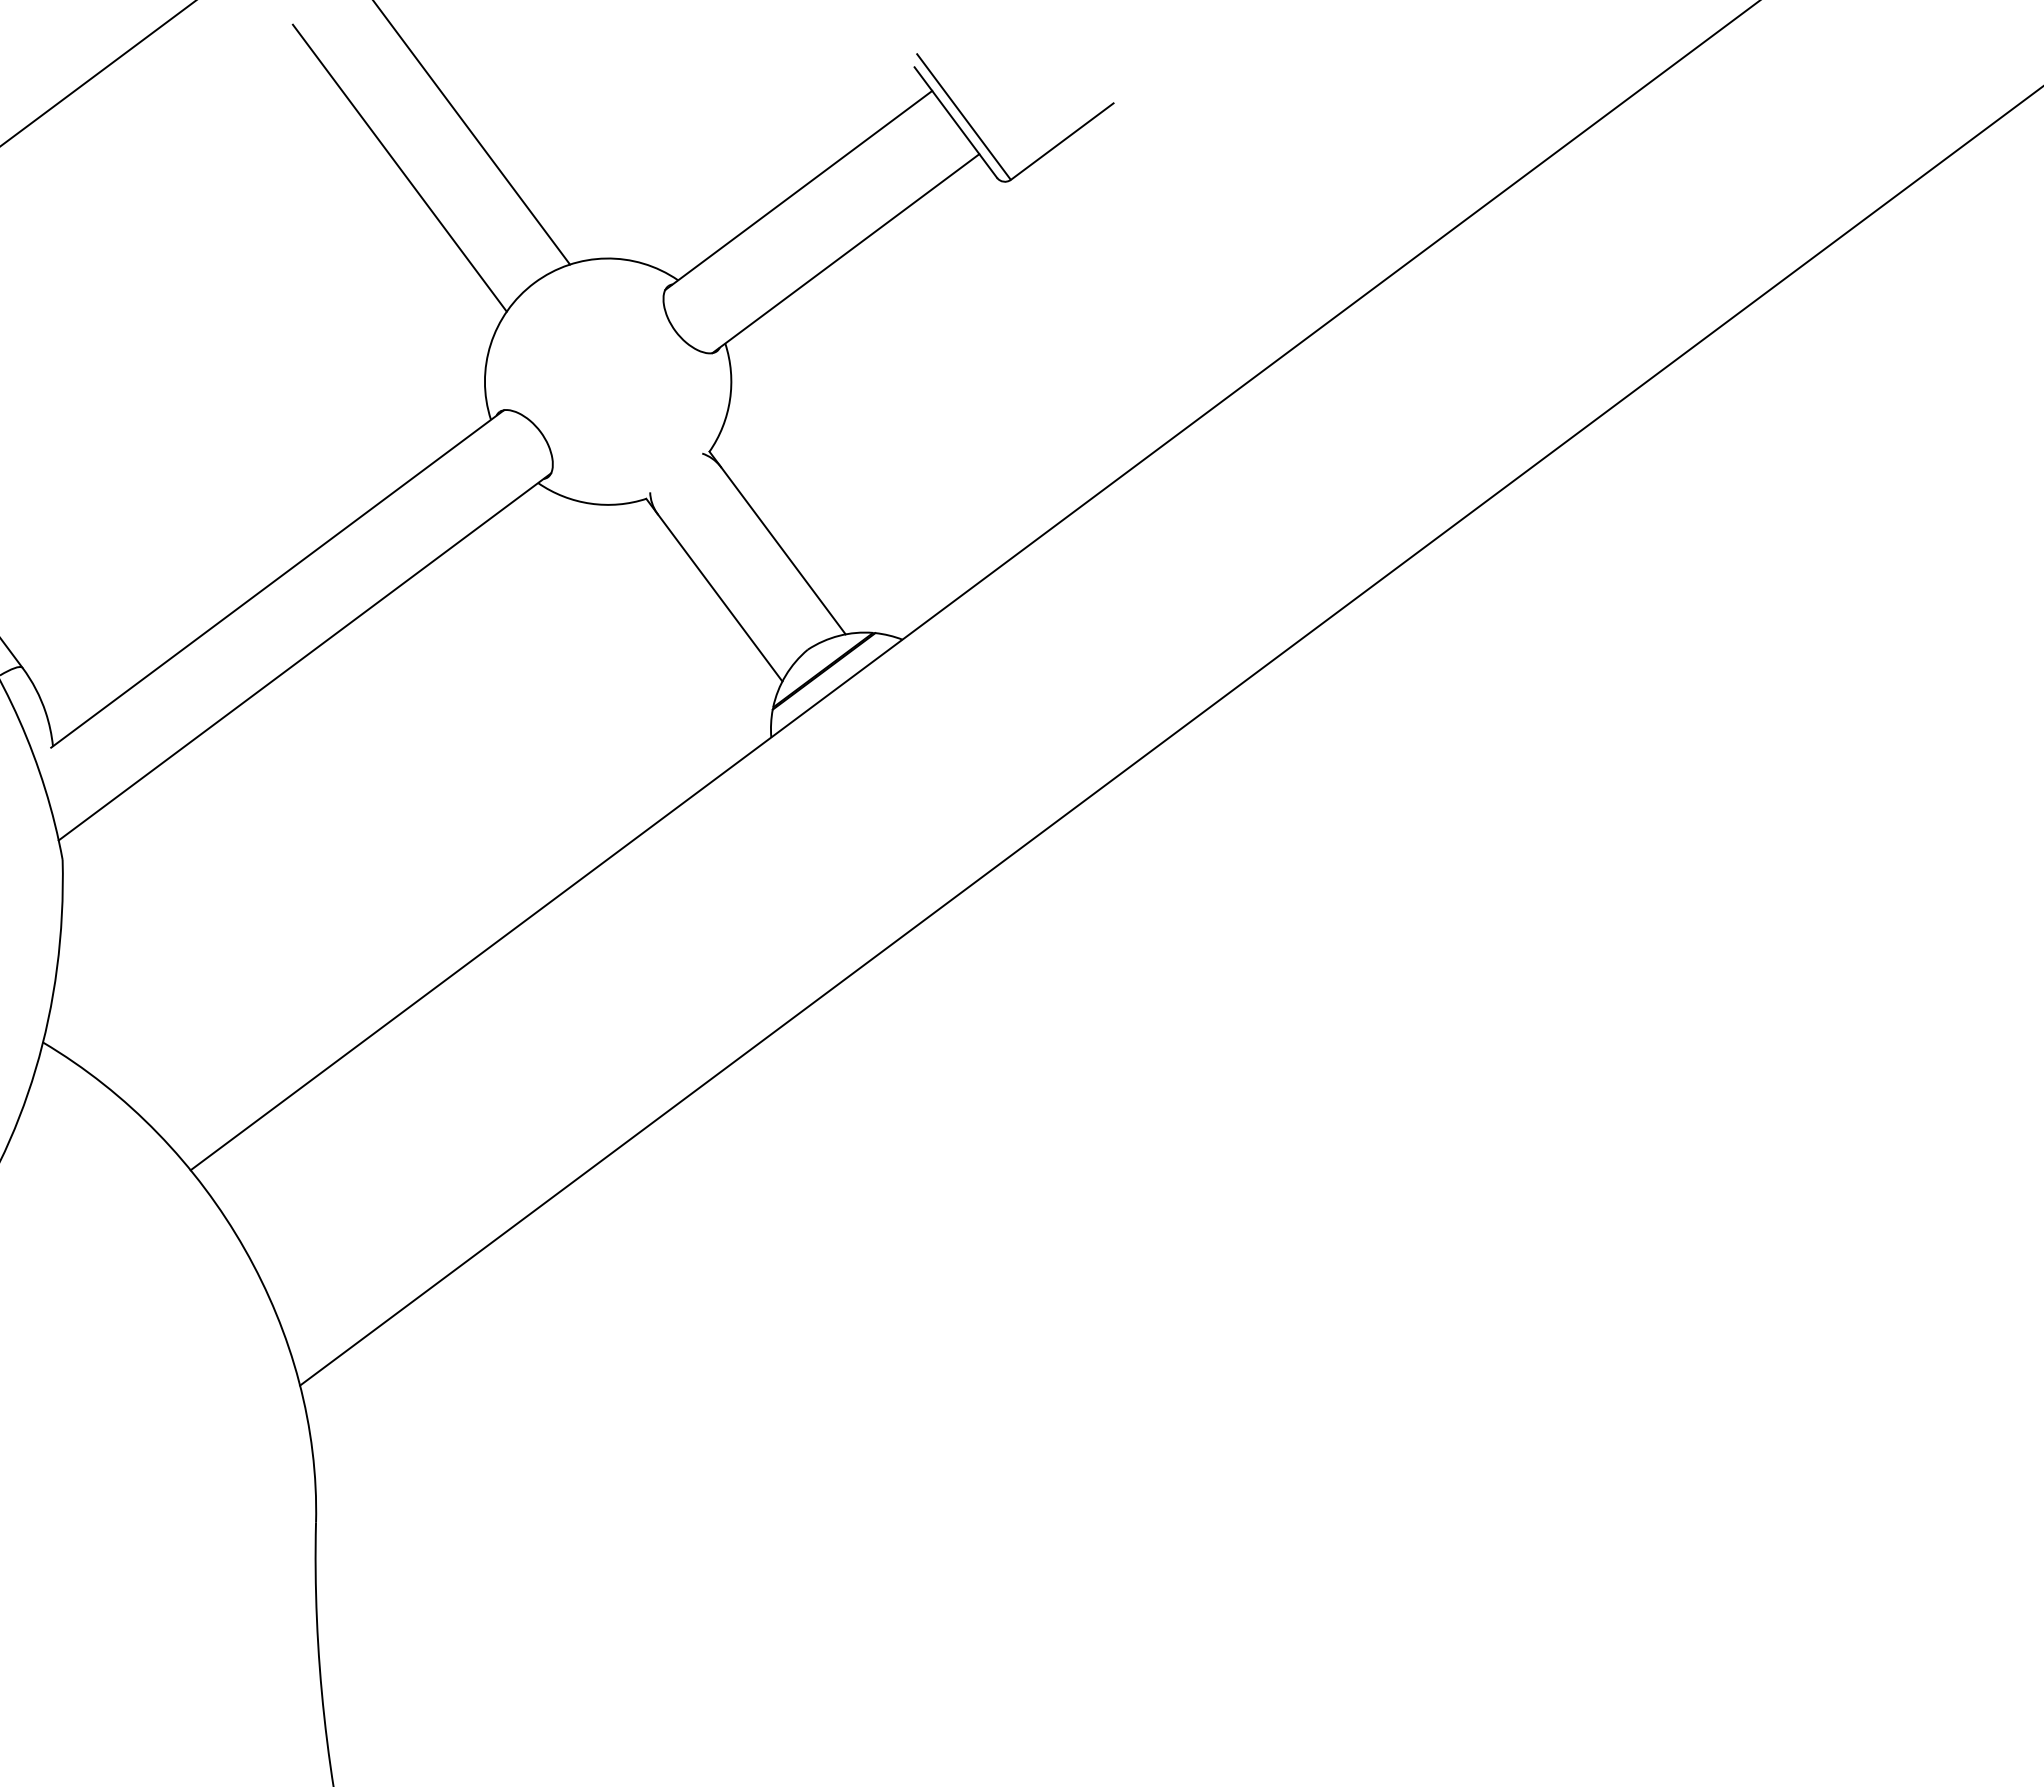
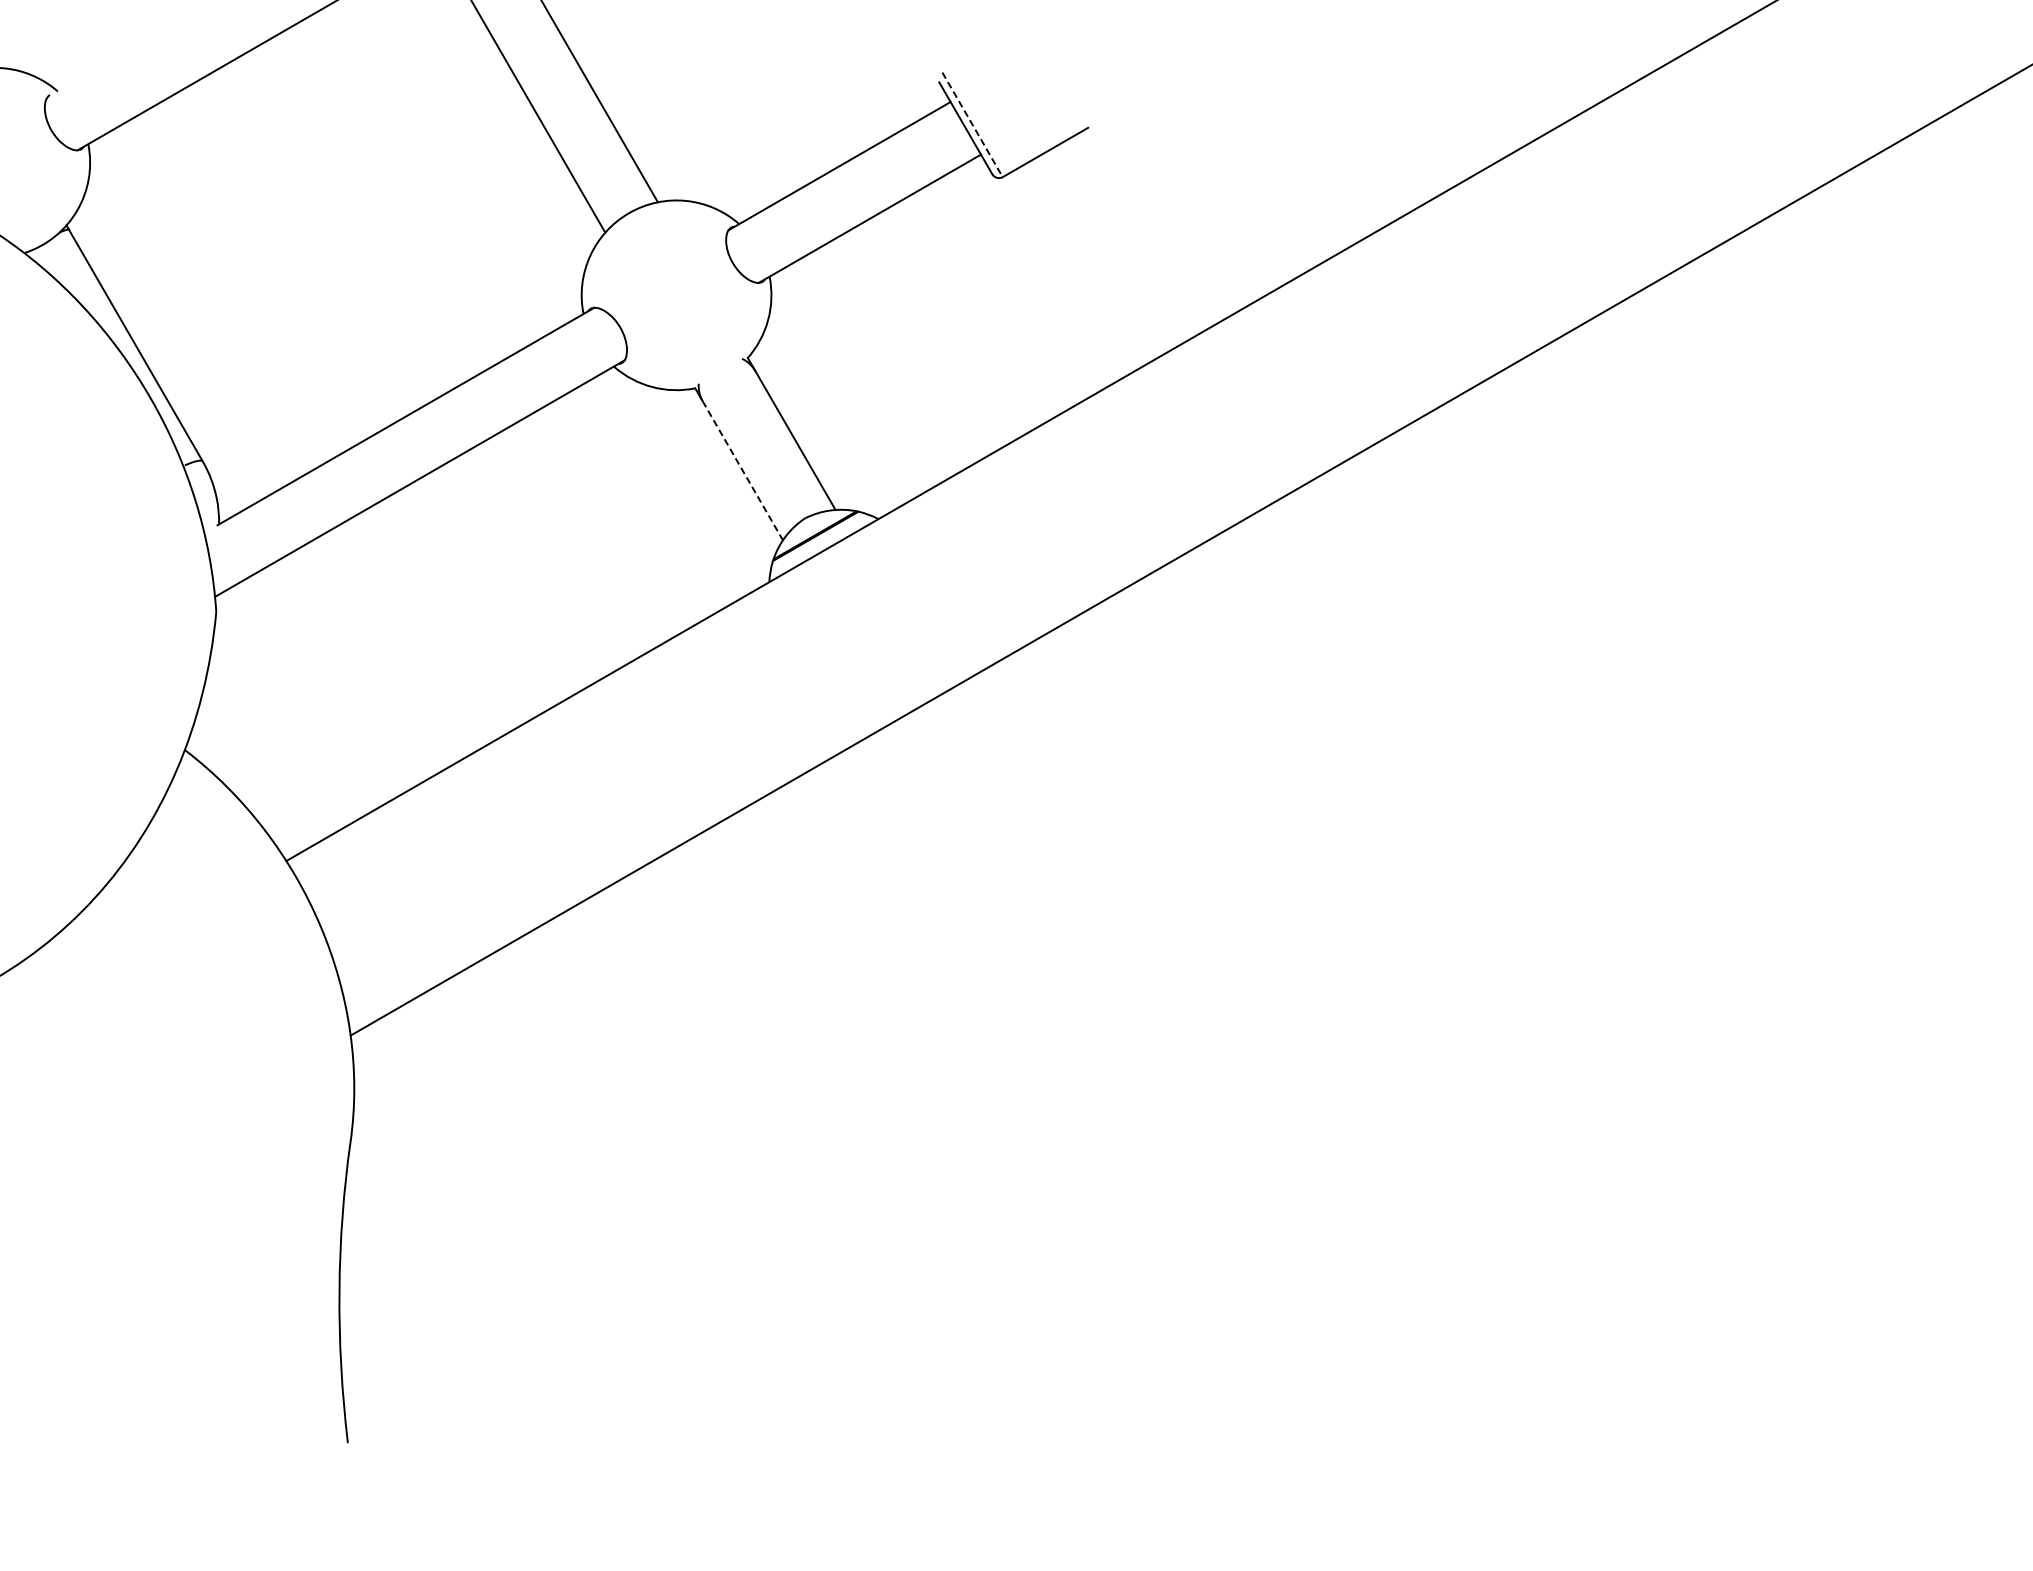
line: (963, 116) -> (972, 124), solid -> dashed
line: (721, 598) -> (743, 471), solid -> dashed

